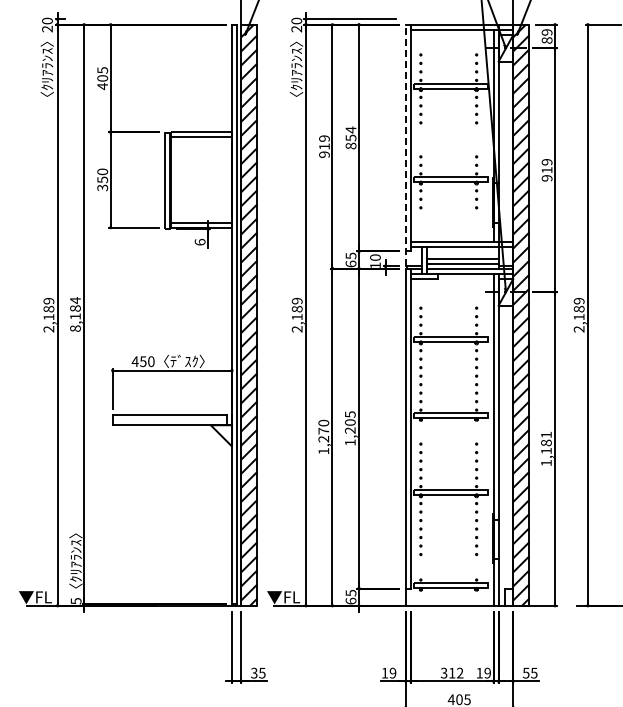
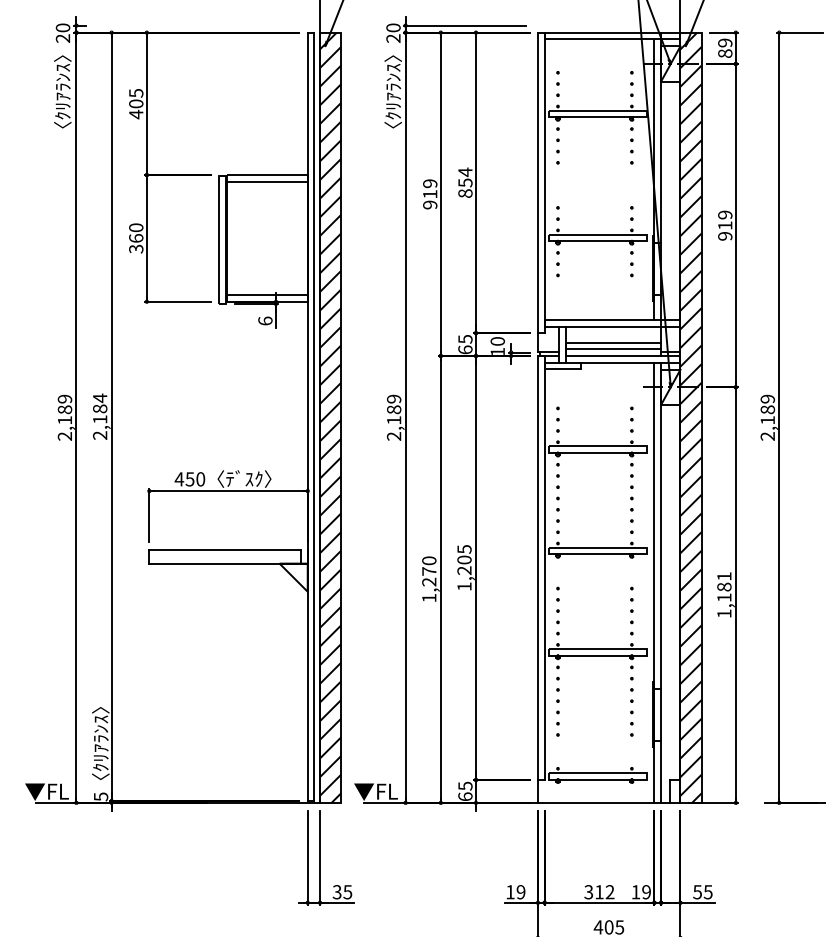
line: (405, 145) -> (537, 192), dashed -> solid
text: (102, 179) -> (135, 237), 350 -> 360
text: (75, 328) -> (100, 435), 8,184 -> 2,184

